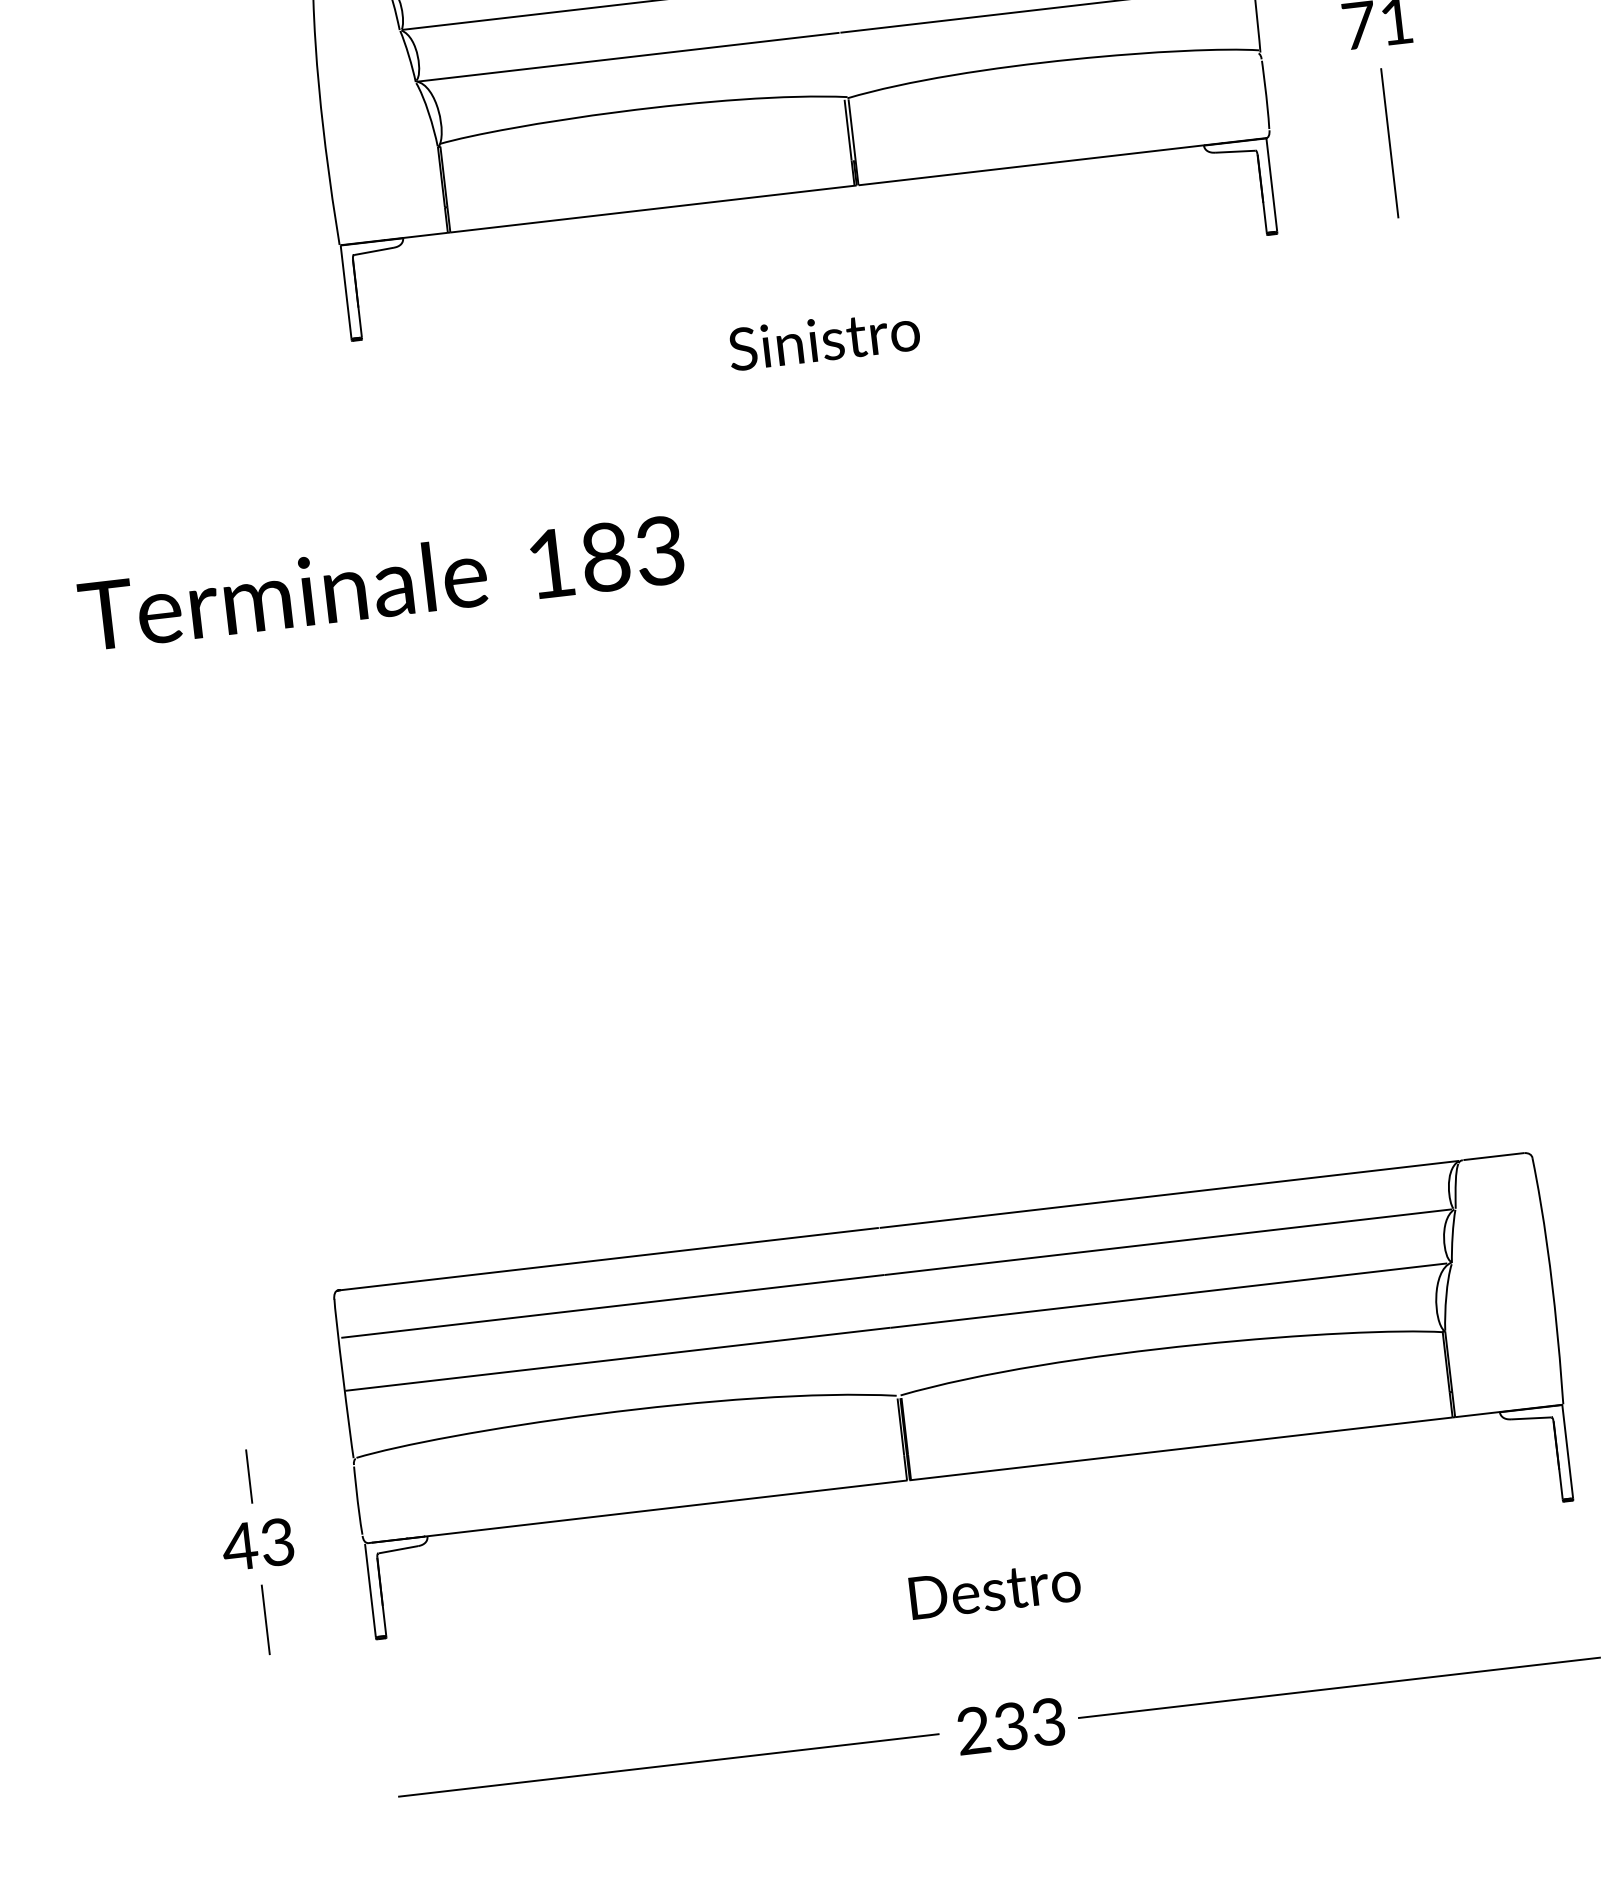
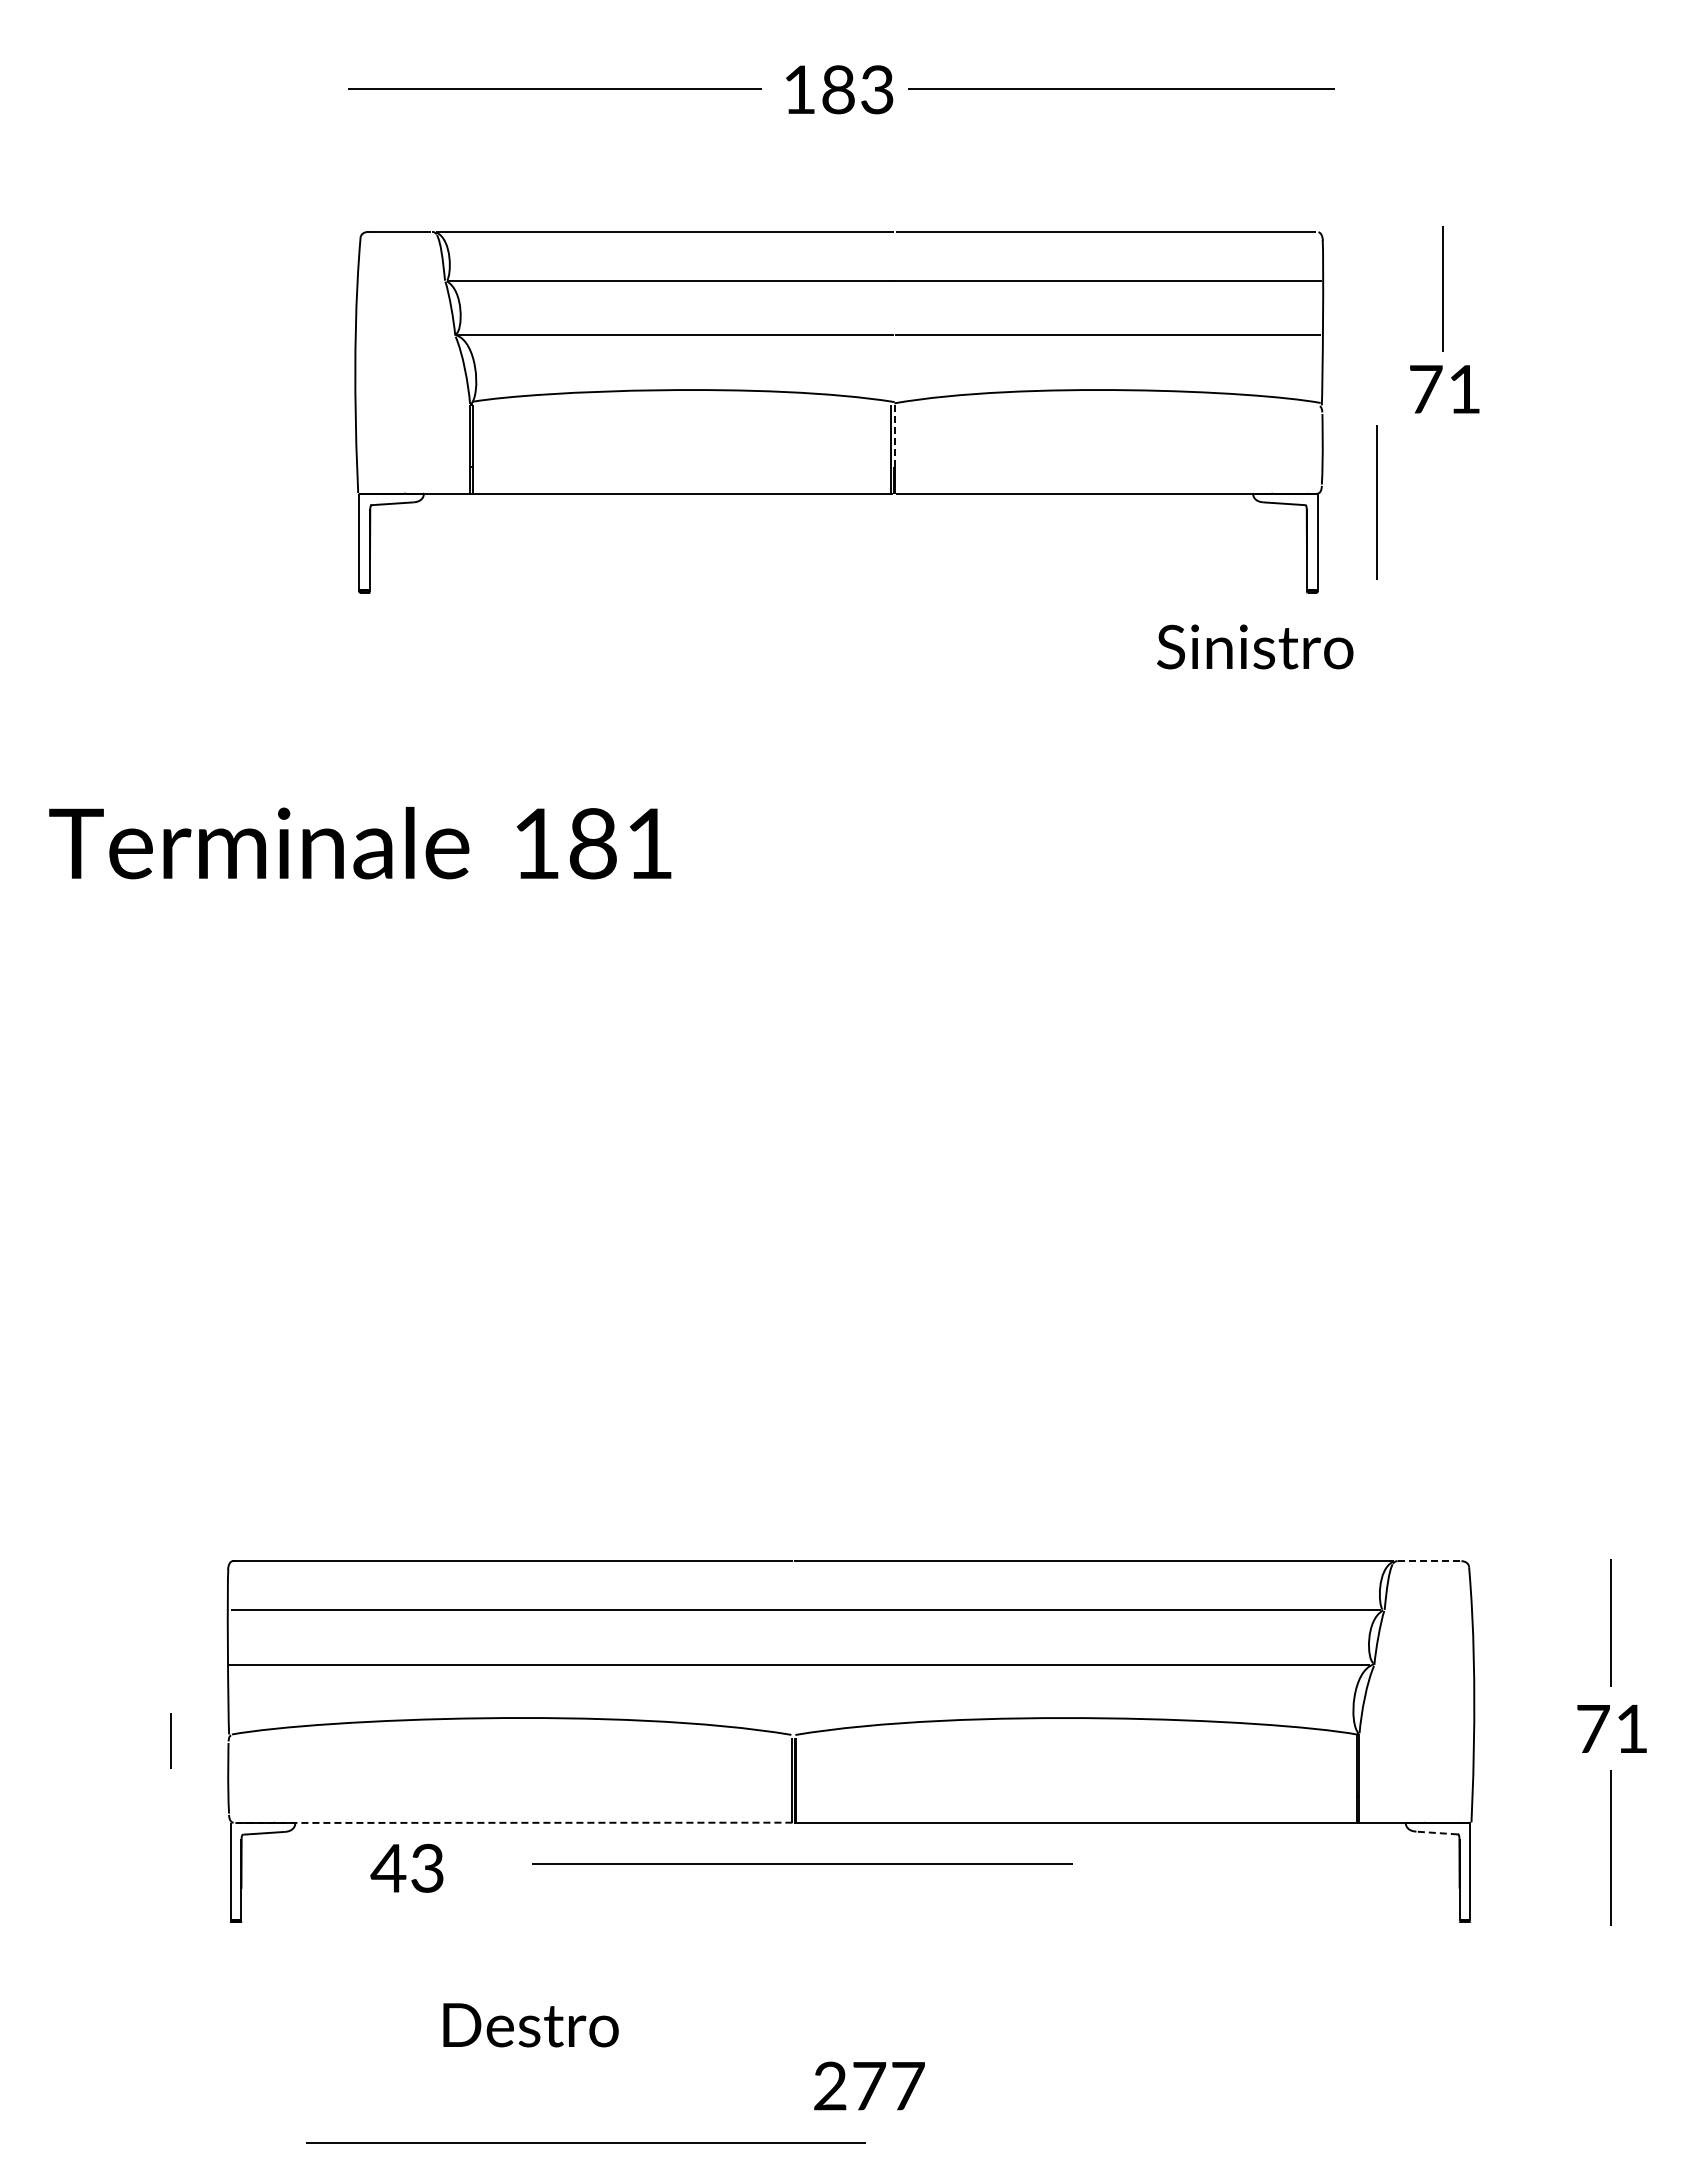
line: (852, 130) -> (895, 436), solid -> dashed
line: (1389, 143) -> (1376, 502), moved
text: (824, 338) -> (1255, 646), moved
text: (660, 550) -> (649, 843), 183 -> 181
line: (1493, 1157) -> (1429, 1561), solid -> dashed
line: (1531, 1418) -> (1437, 1833), solid -> dashed
line: (248, 1476) -> (170, 1740), moved
line: (637, 1511) -> (512, 1822), solid -> dashed
text: (257, 1543) -> (406, 1867), moved
text: (994, 1589) -> (530, 2025), moved
line: (265, 1620) -> (119, 1889), removed
line: (1339, 1687) -> (802, 1863), moved
text: (1029, 1723) -> (888, 2085), 233 -> 277
line: (668, 1765) -> (585, 2142), moved

